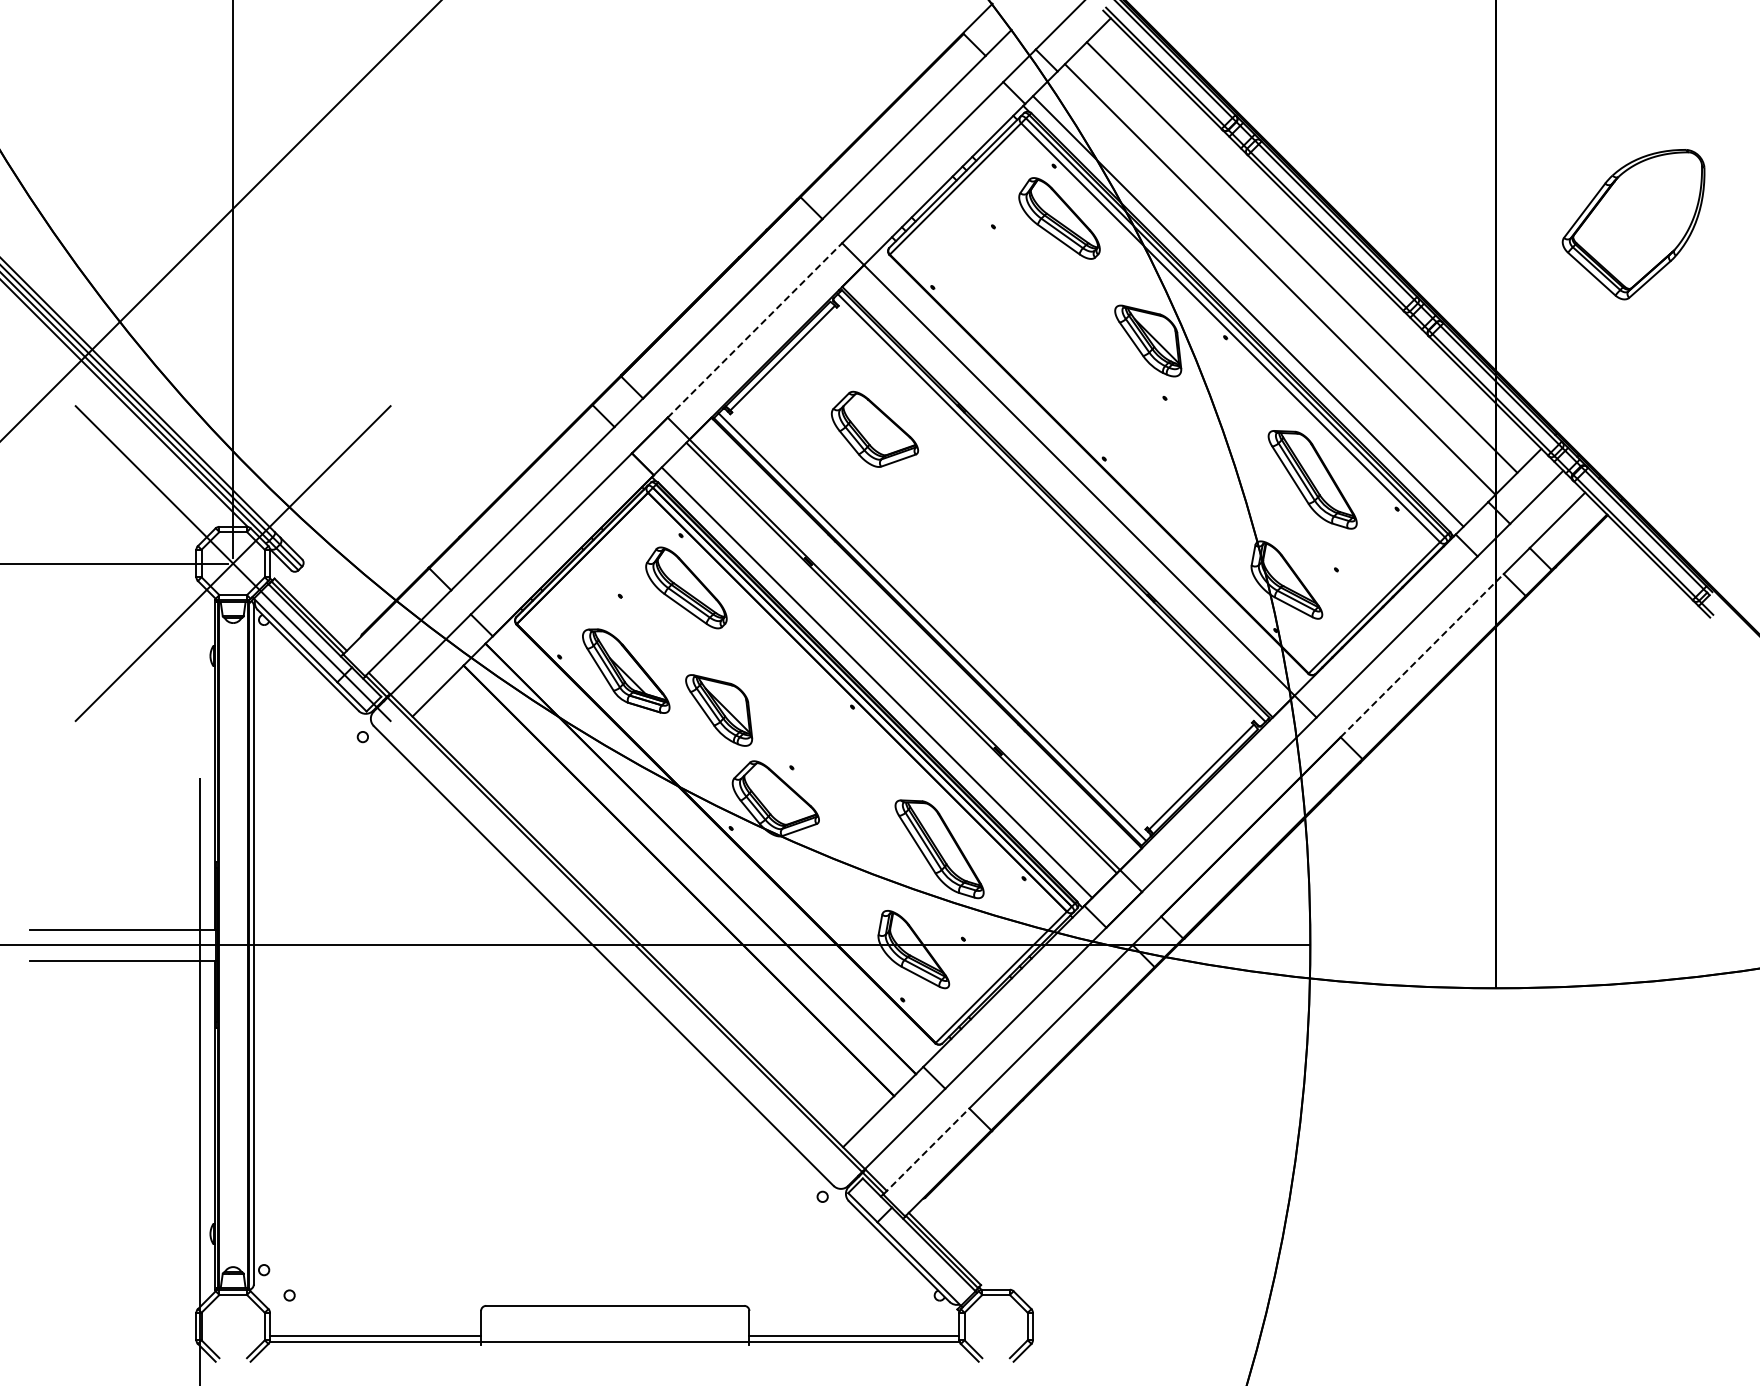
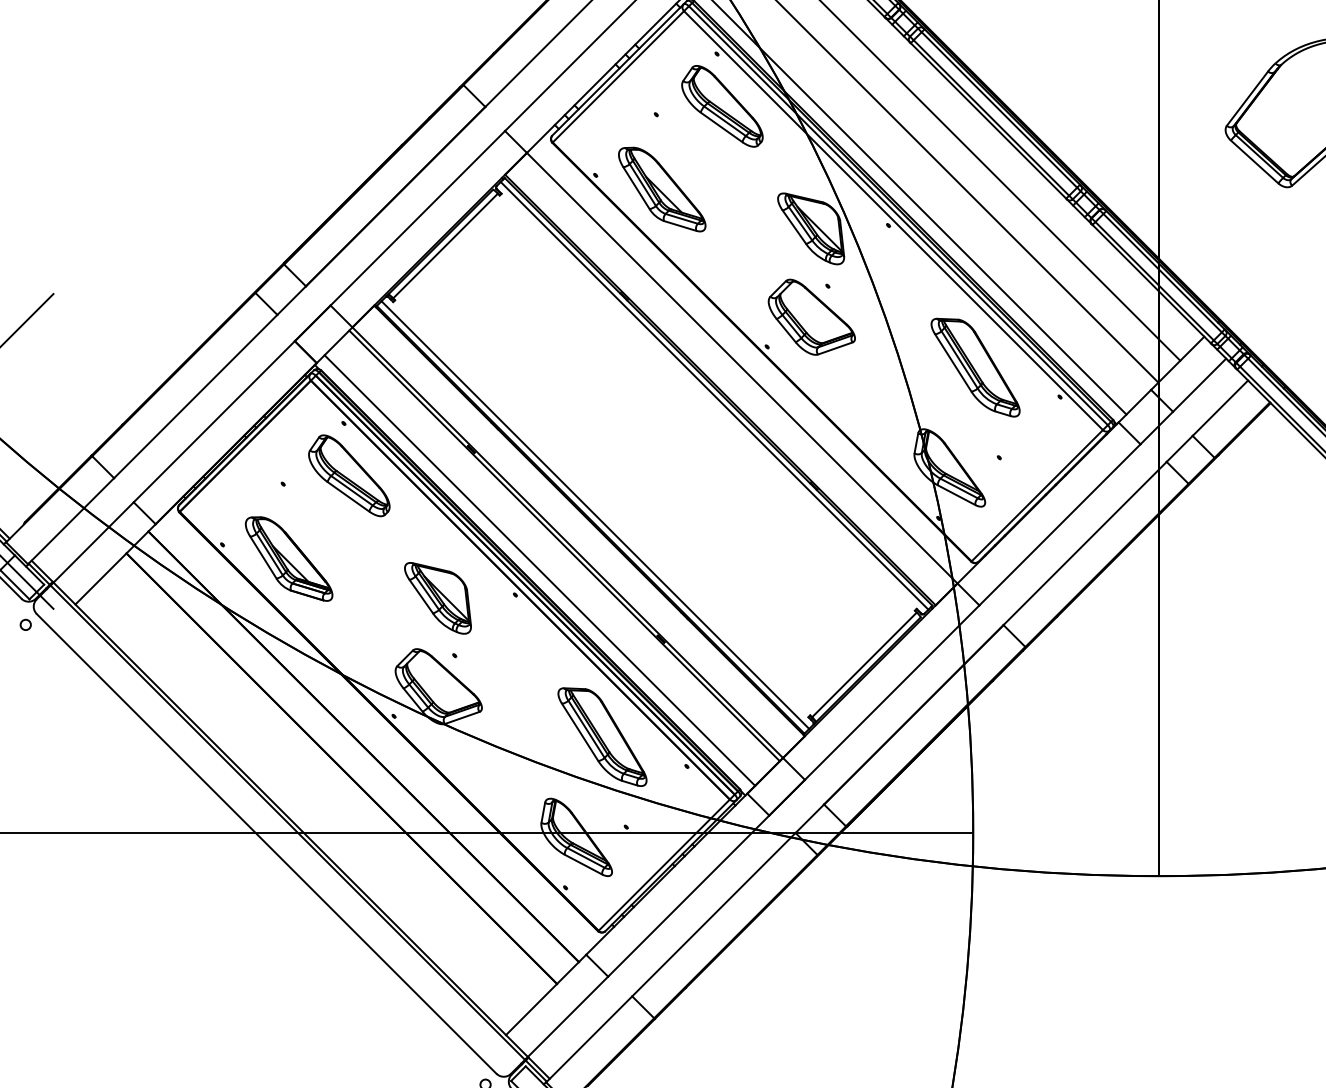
part: (999, 301) -> (662, 189), added
line: (755, 330) -> (418, 218), dashed -> solid
part: (875, 428) -> (812, 316), moved
line: (1422, 655) -> (1085, 543), dashed -> solid
part: (719, 710) -> (438, 598), moved
line: (926, 1151) -> (589, 1039), dashed -> solid

